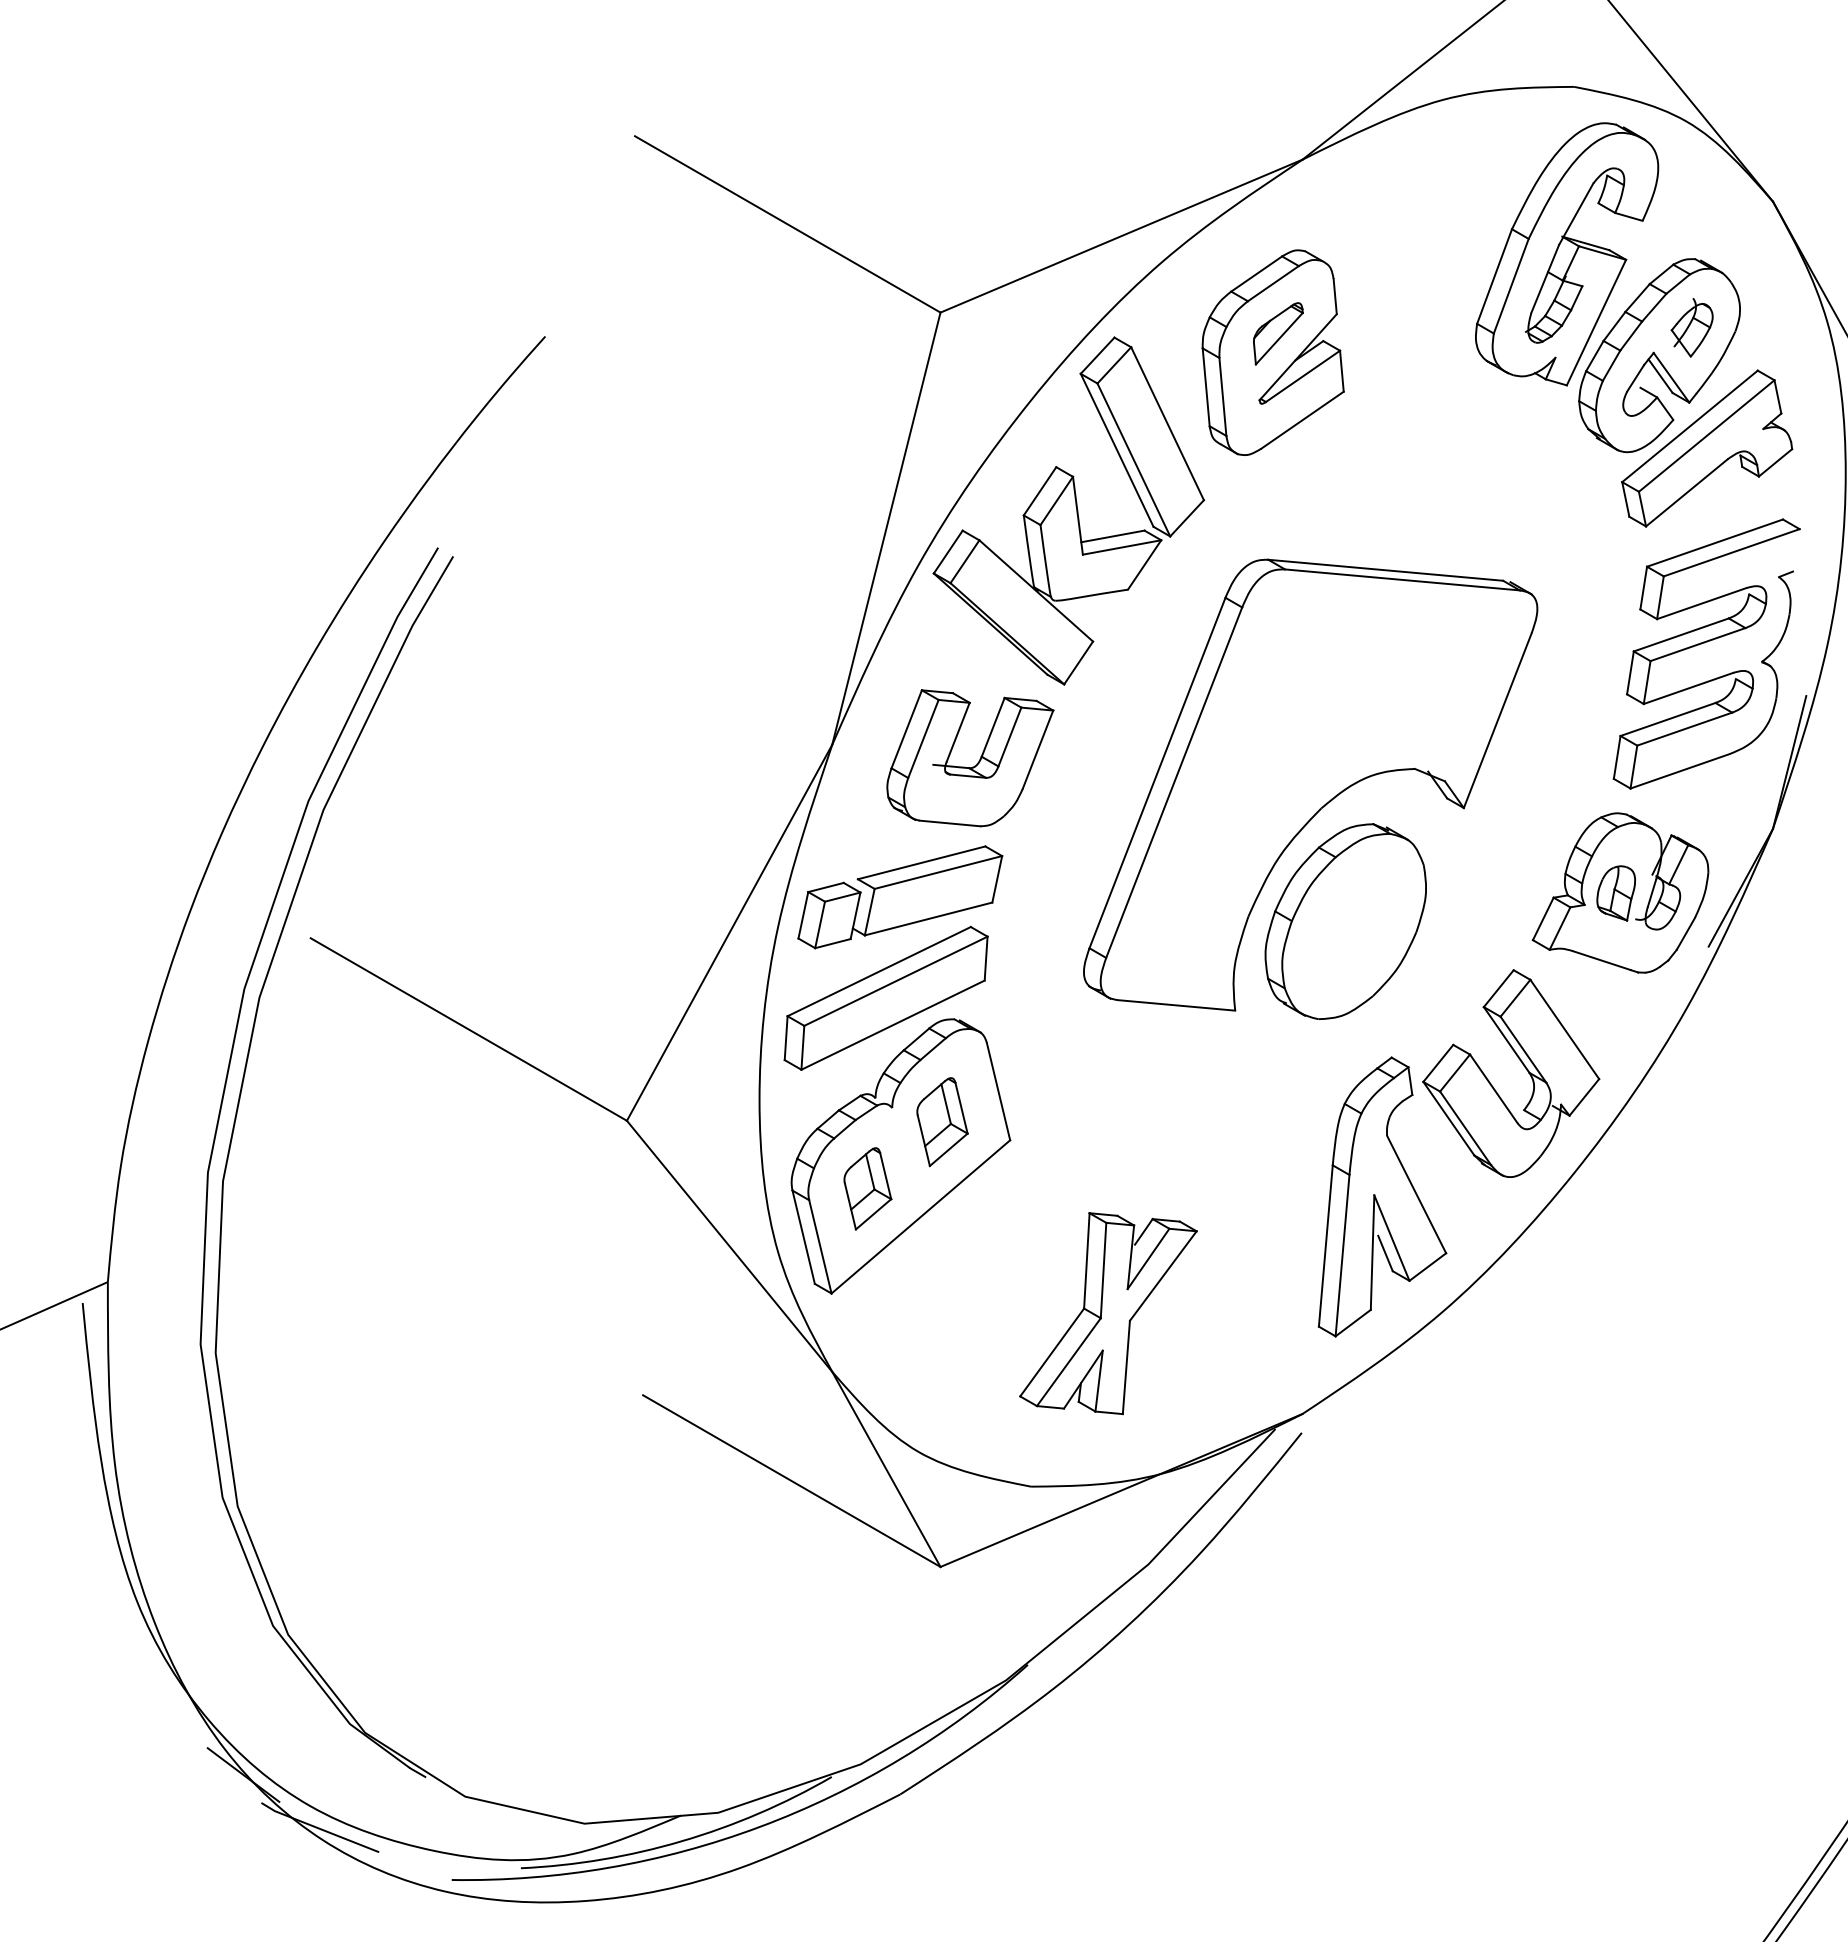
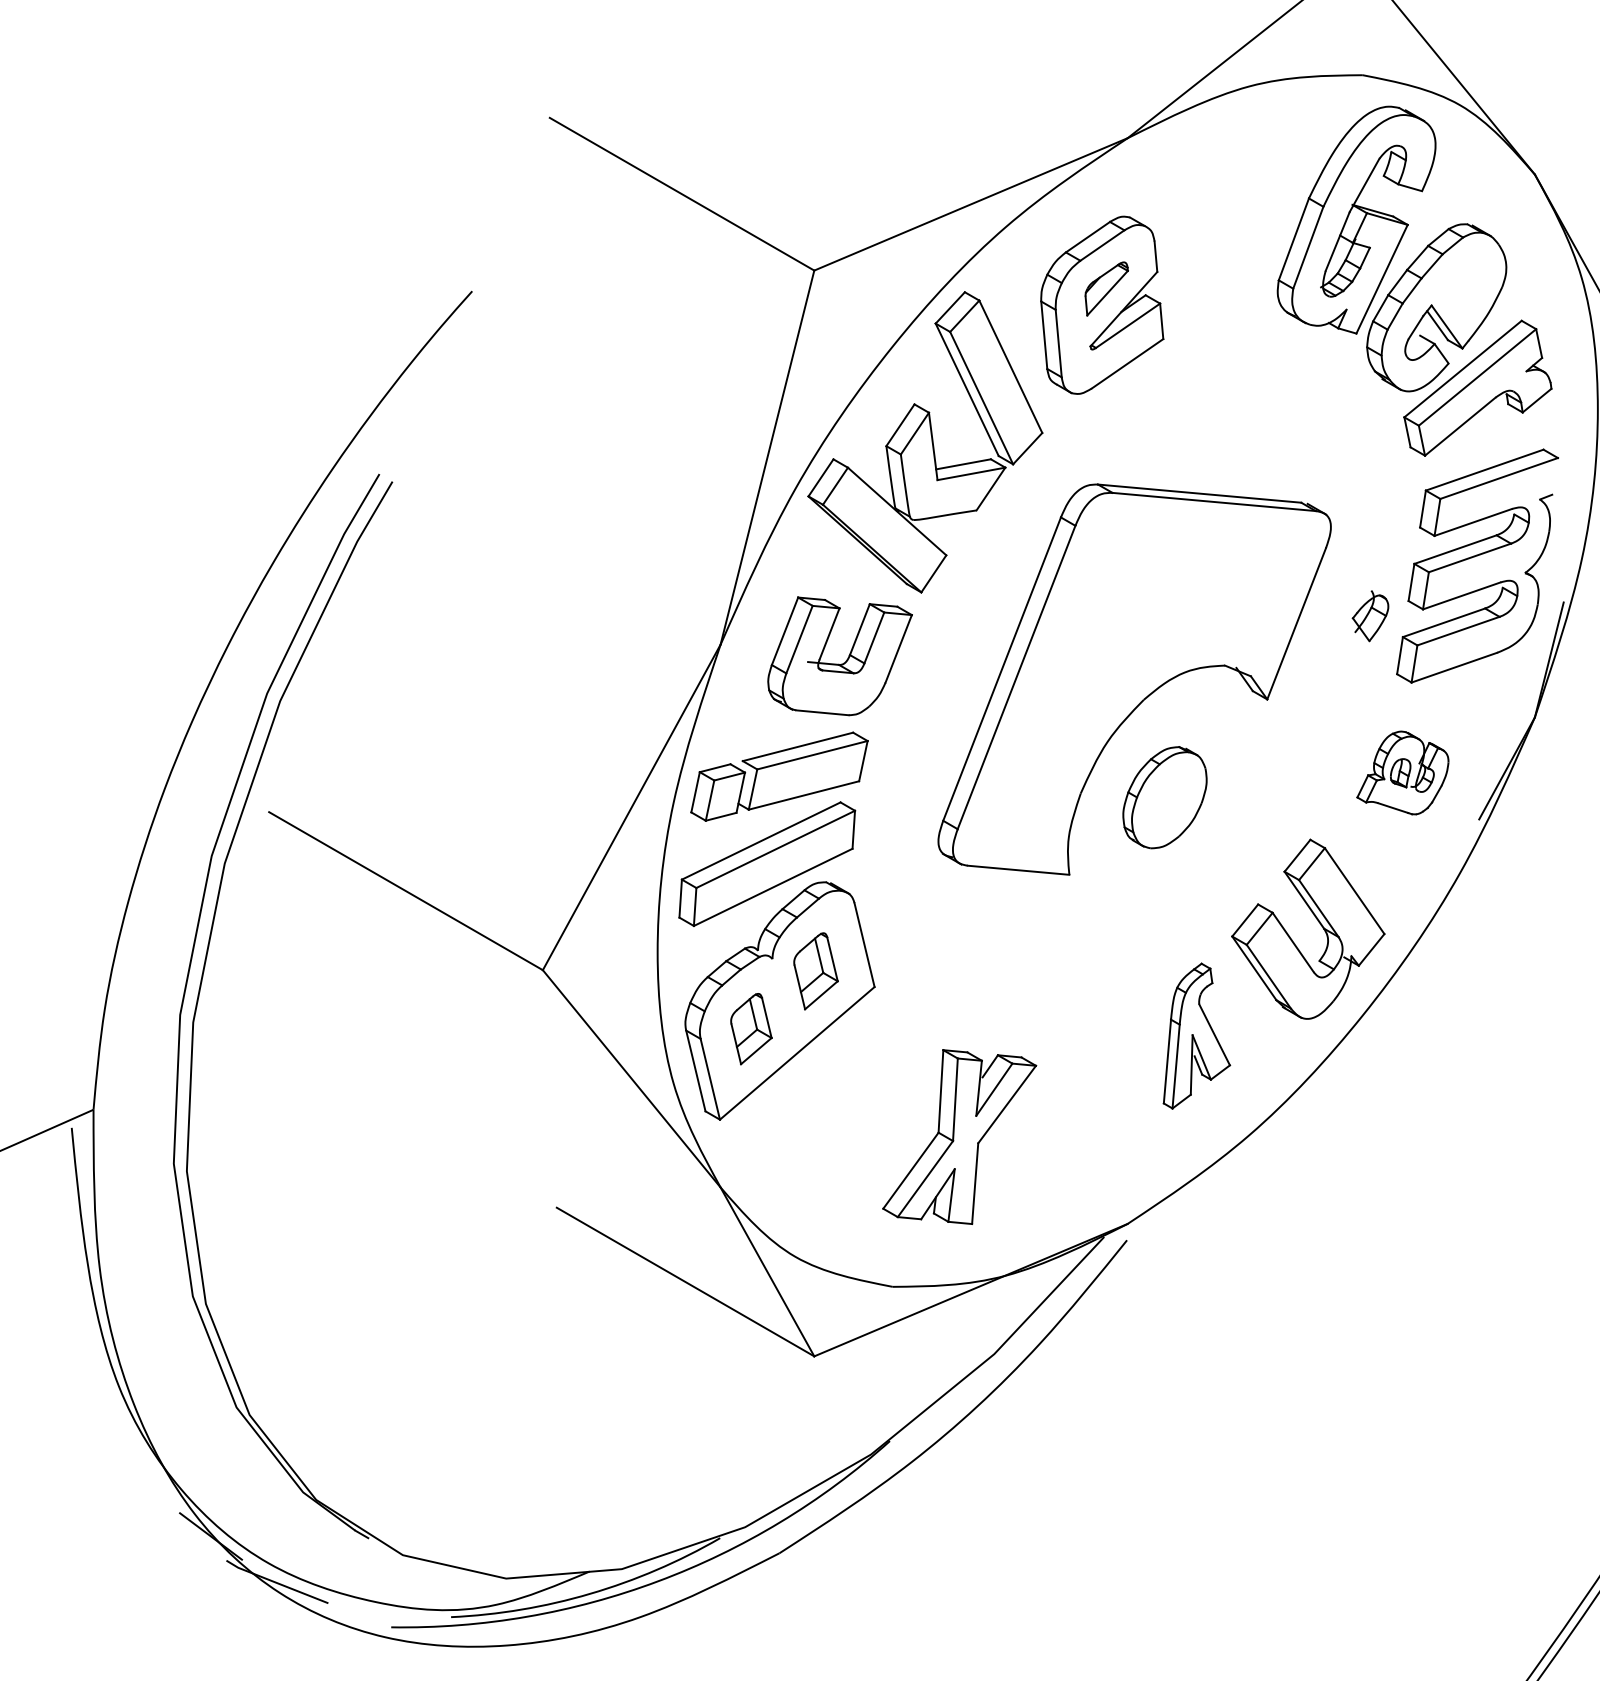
part: (1691, 327) -> (1369, 615), moved
part: (1620, 892) -> (1402, 772), size x0.6
part: (1345, 921) -> (1164, 797), size x0.6
part: (1382, 1196) -> (1196, 1035), size x0.6

